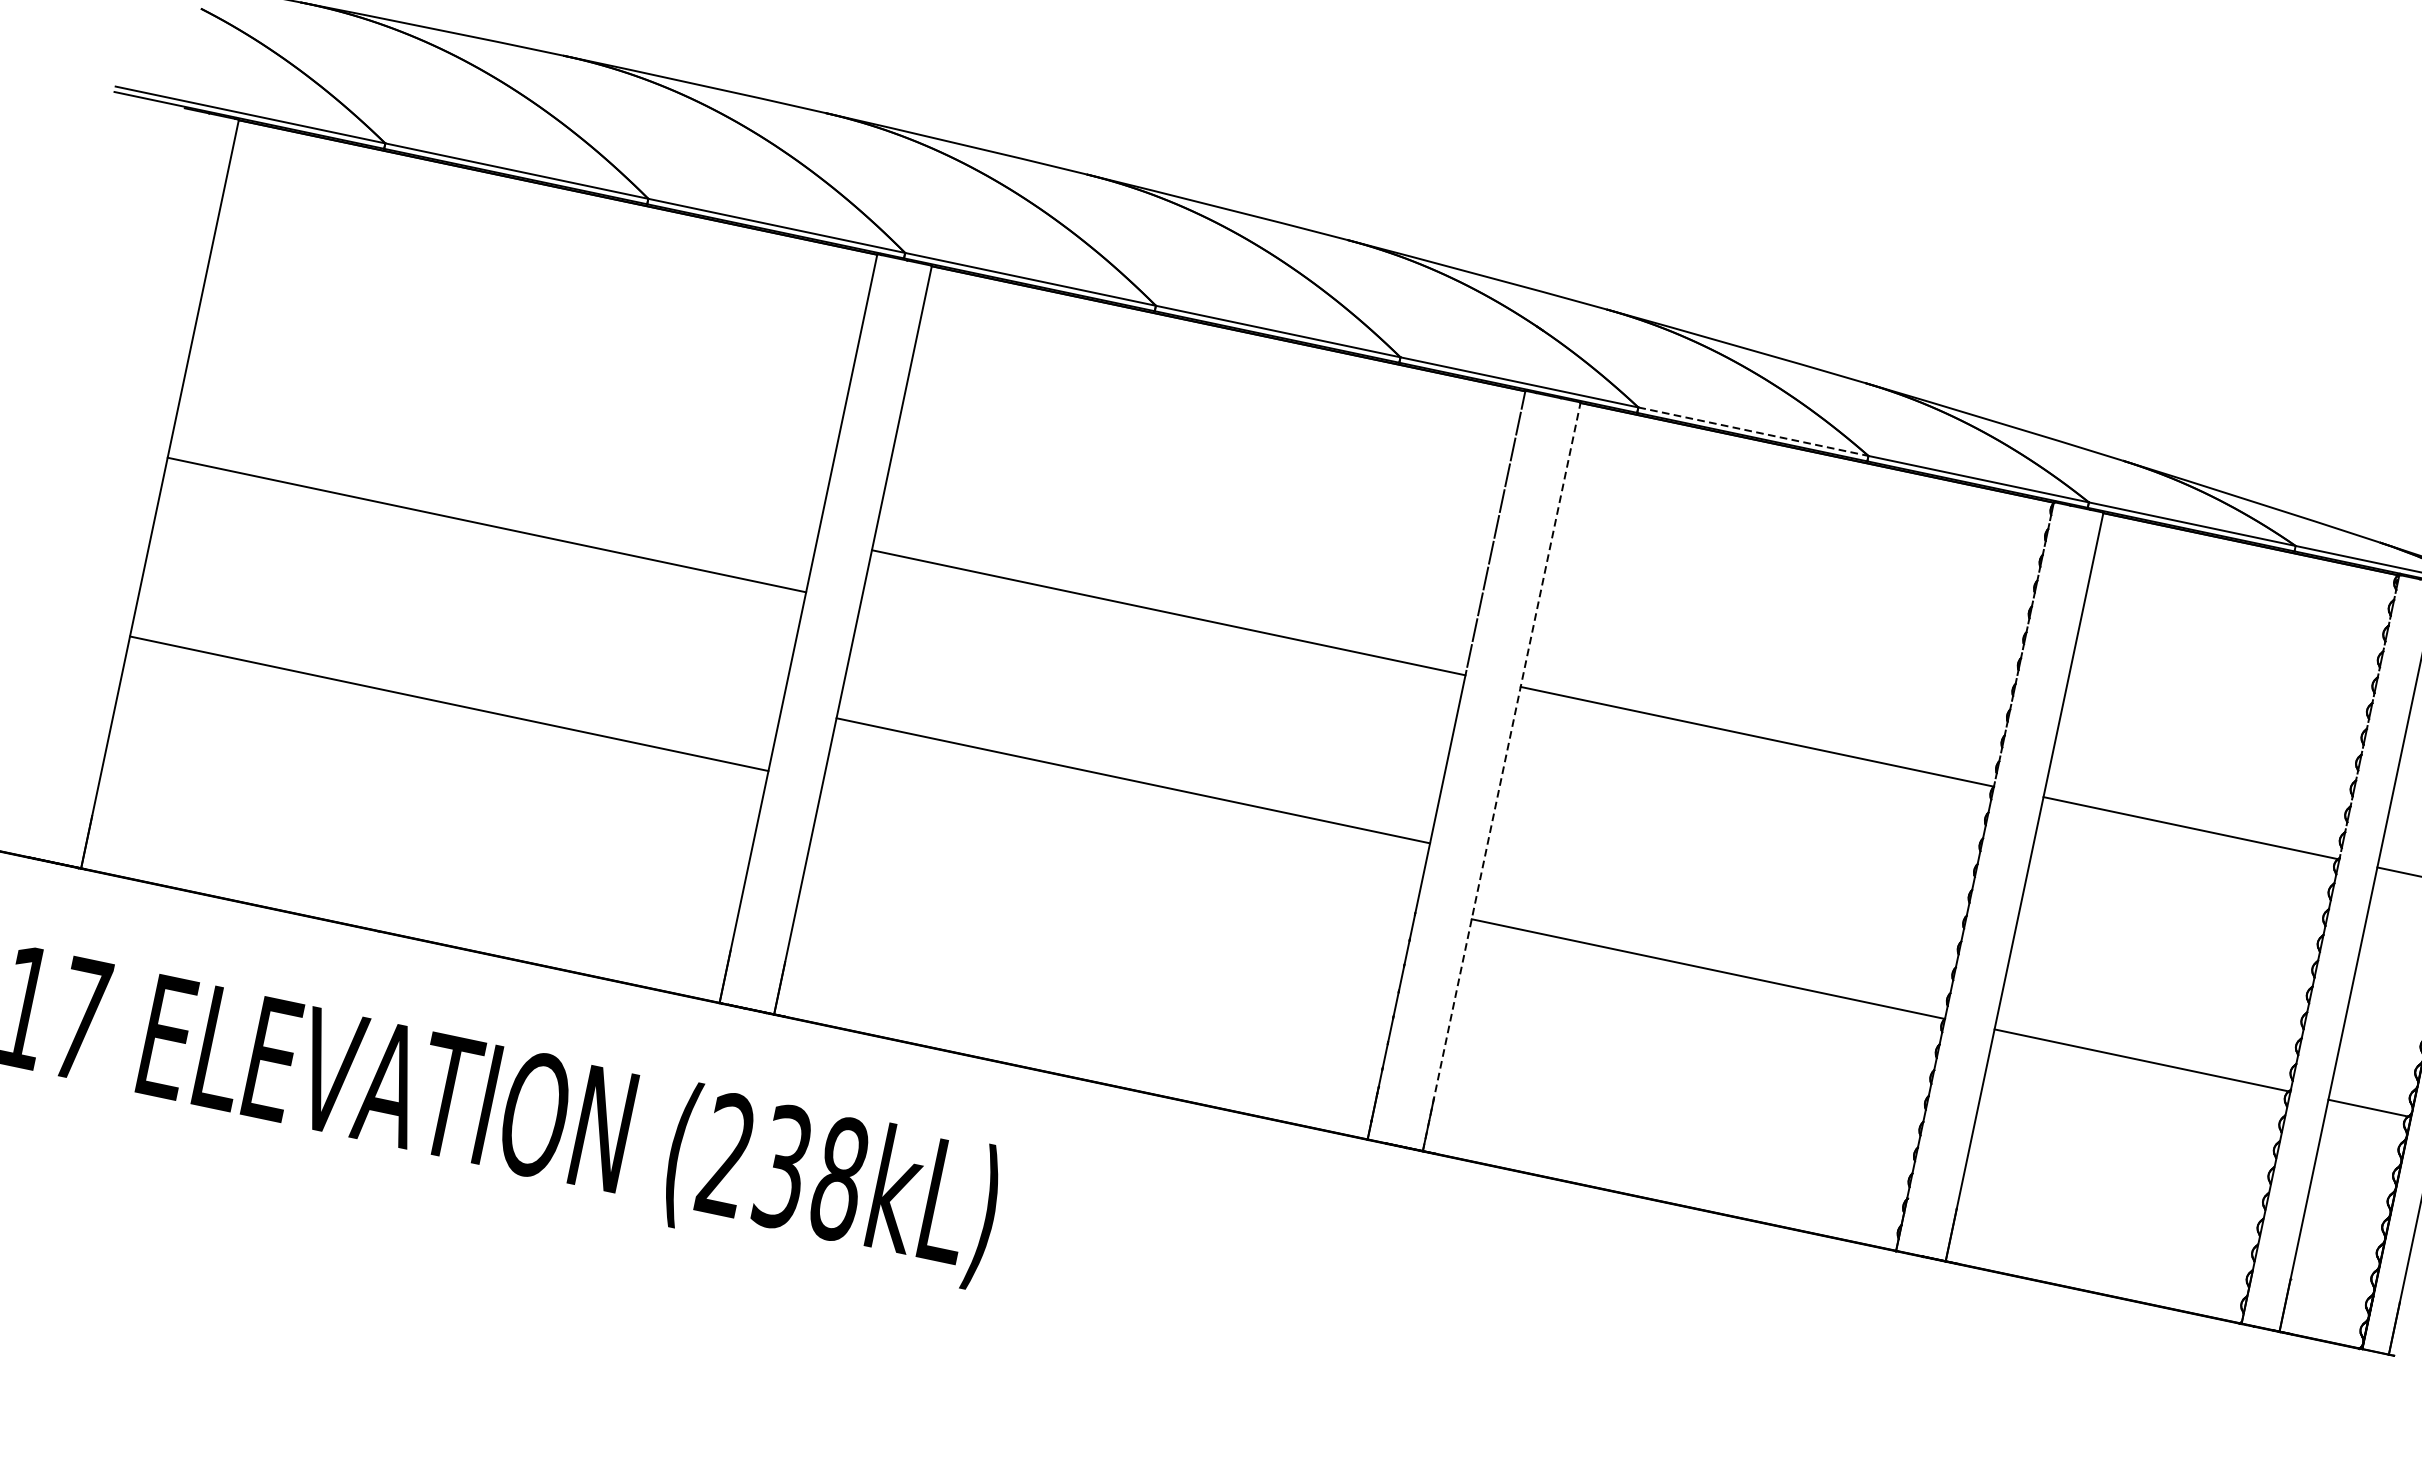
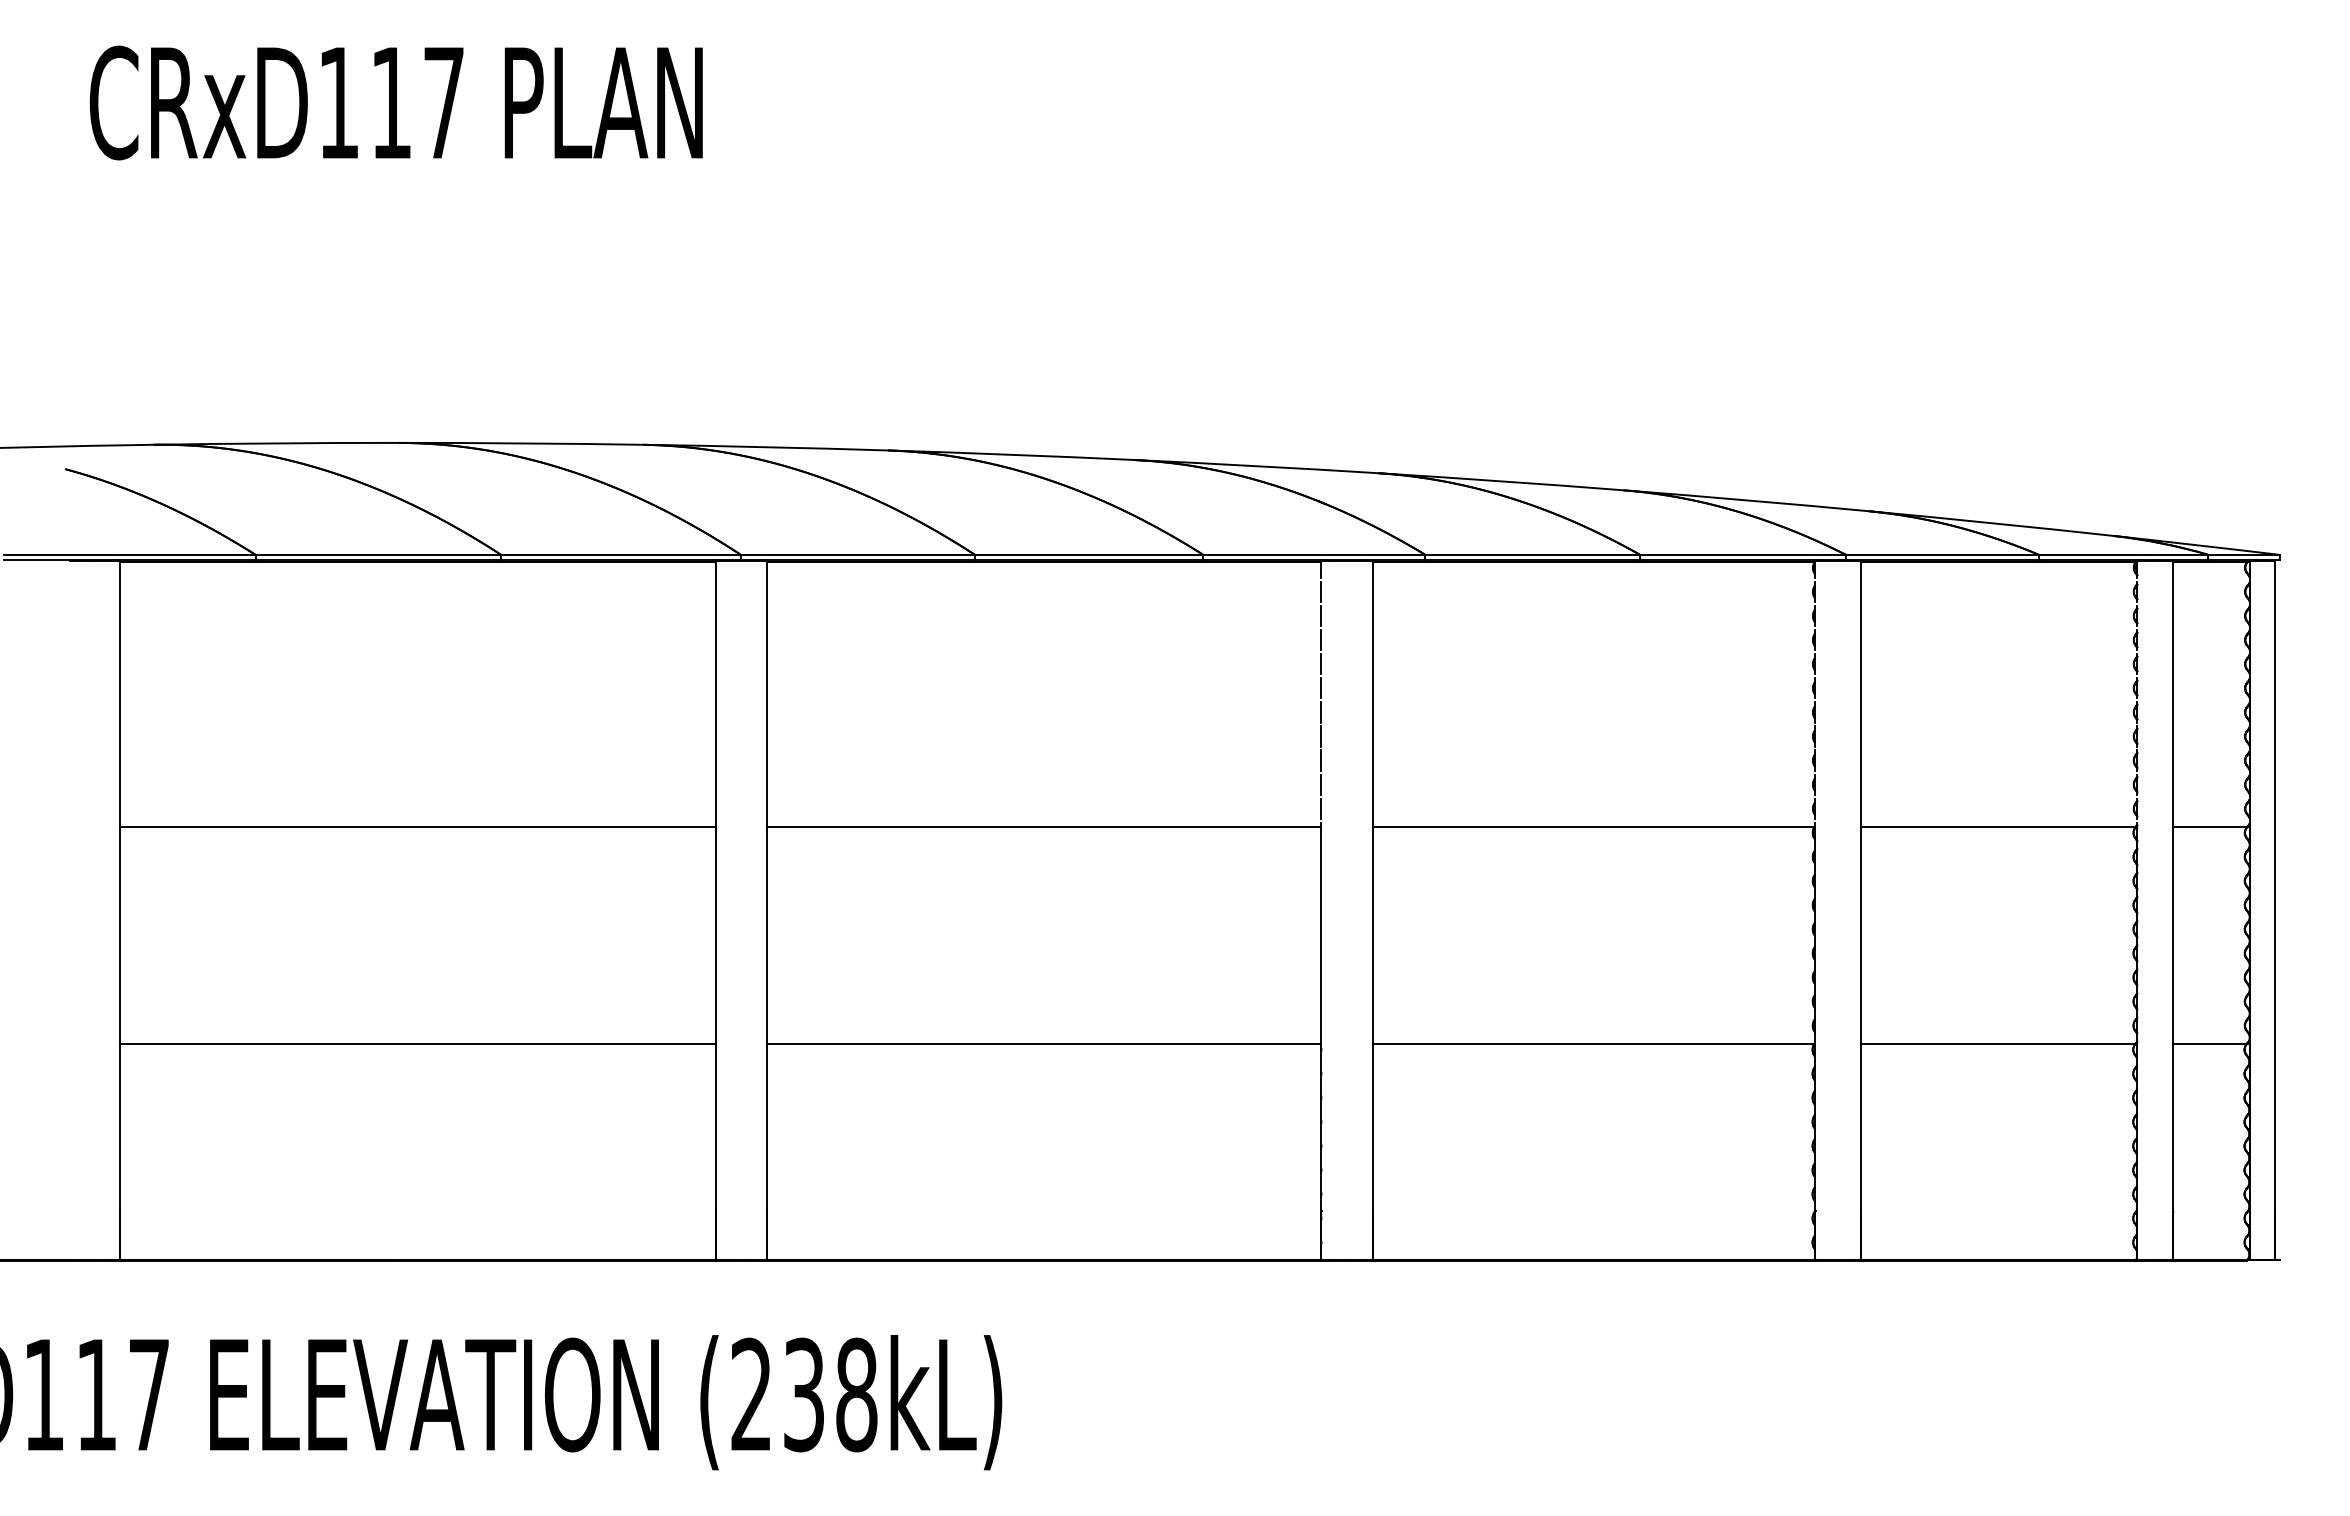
line: (1754, 431) -> (1533, 554), dashed -> solid
line: (487, 524) -> (418, 826), moved
line: (1501, 776) -> (1372, 910), dashed -> solid
line: (1133, 780) -> (1044, 1043), moved

